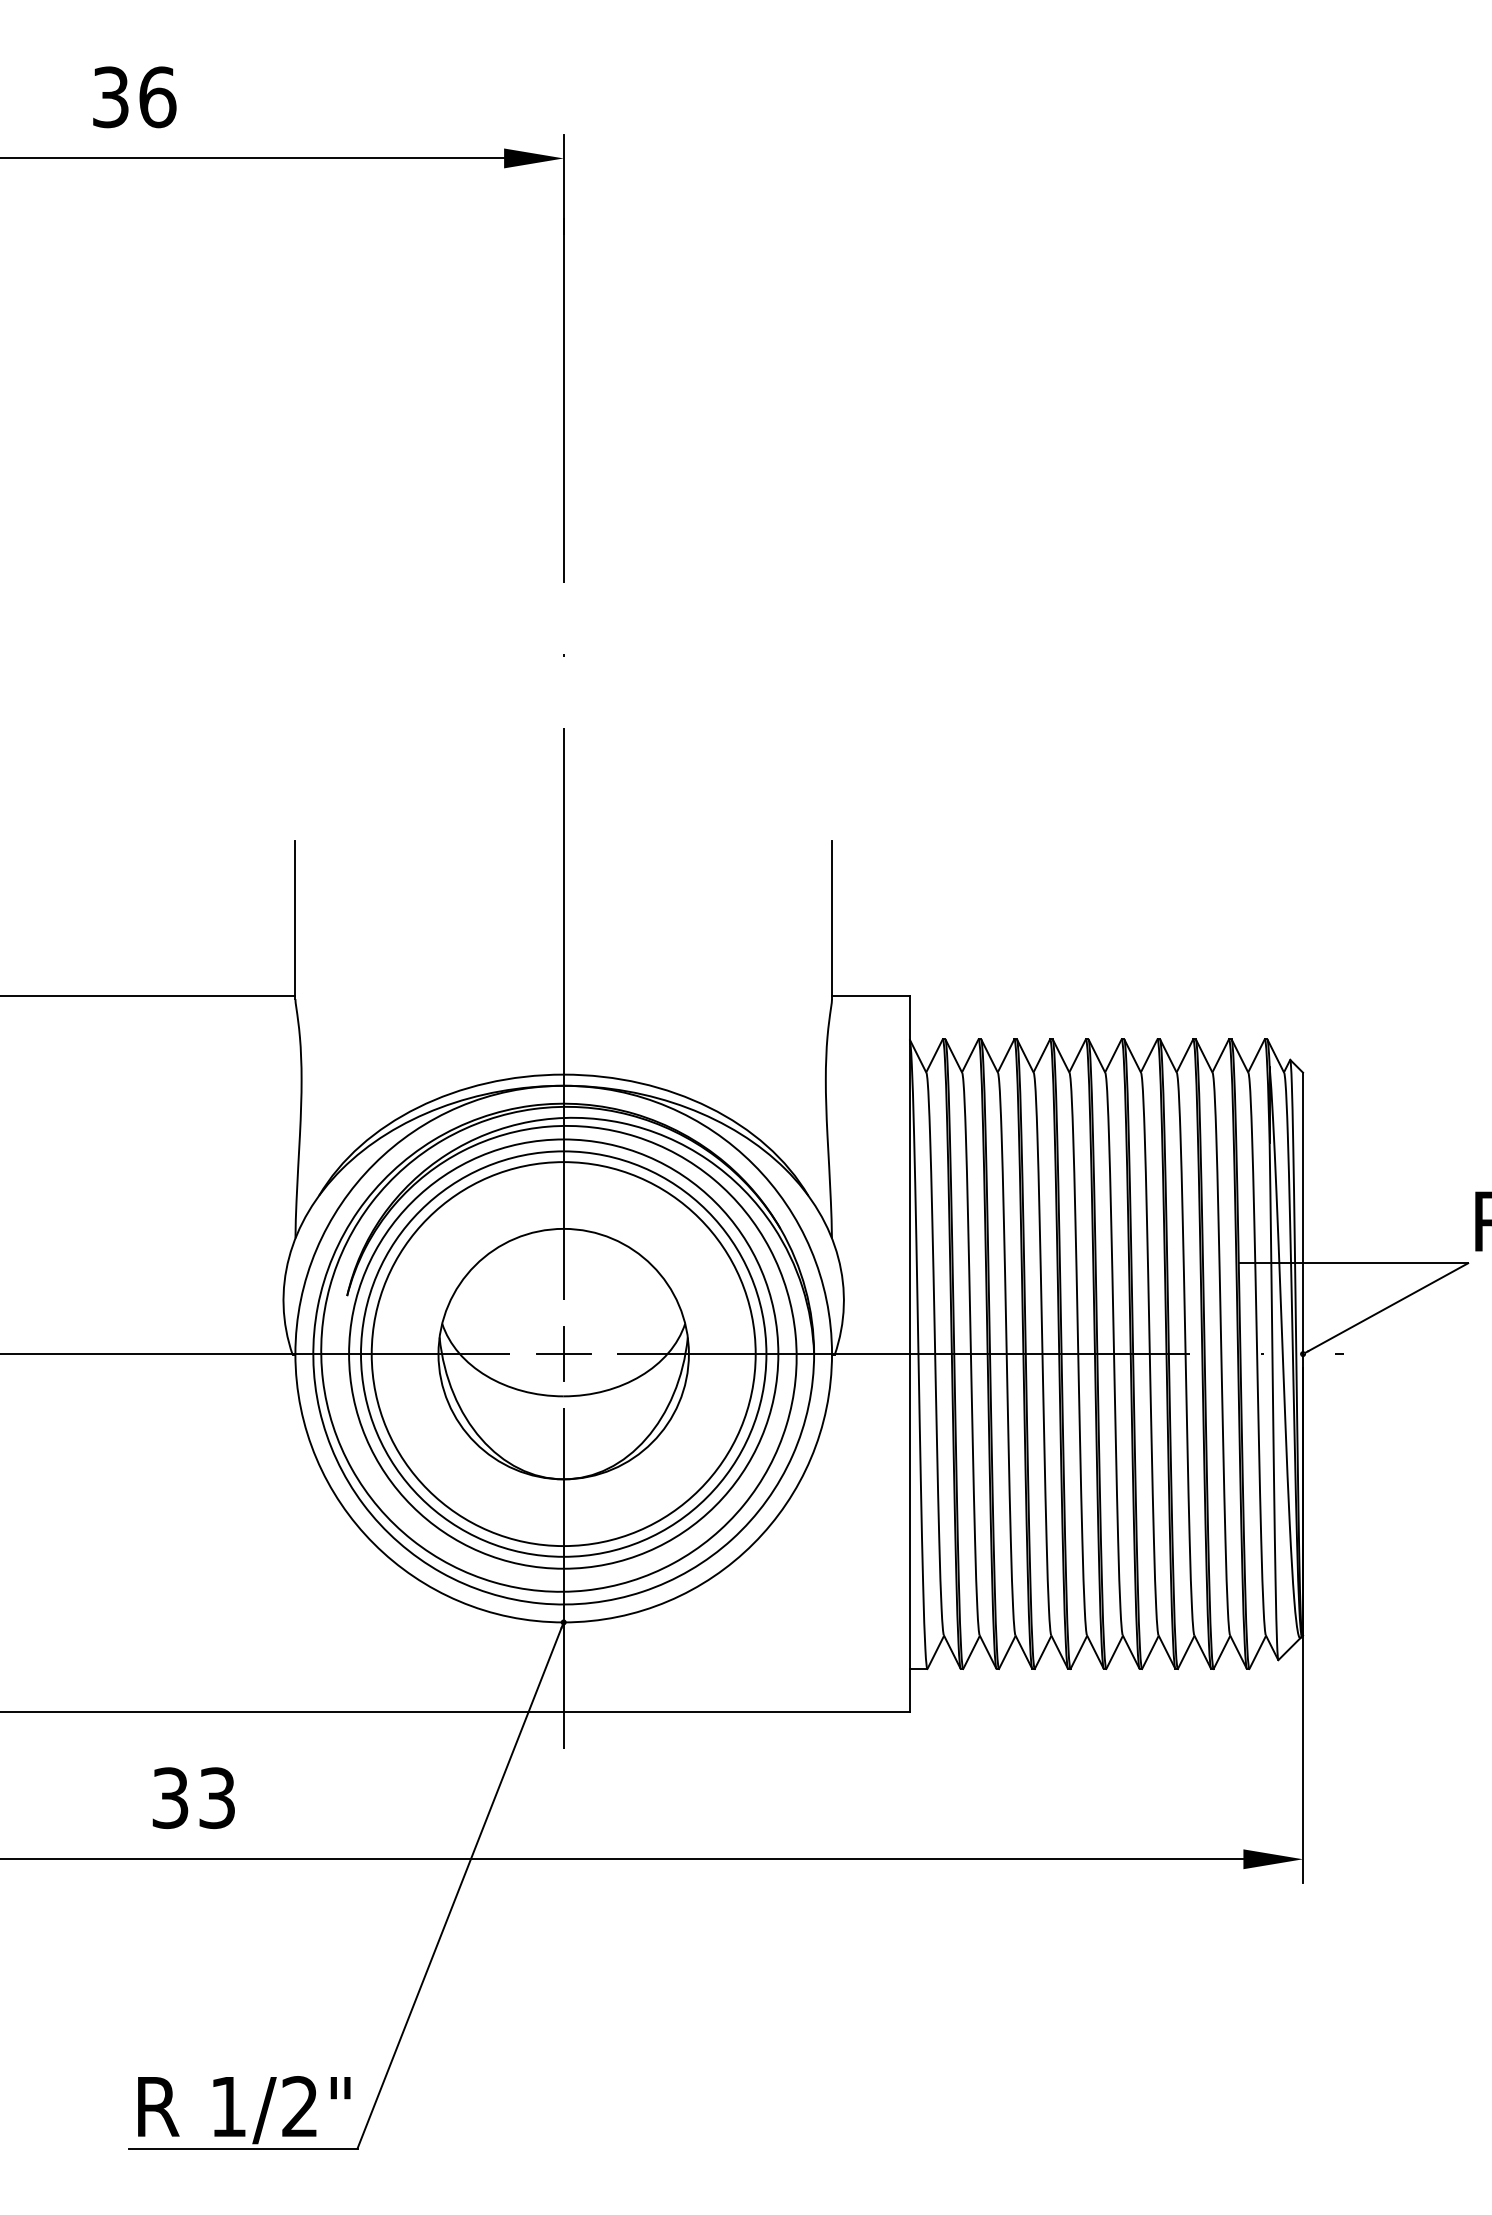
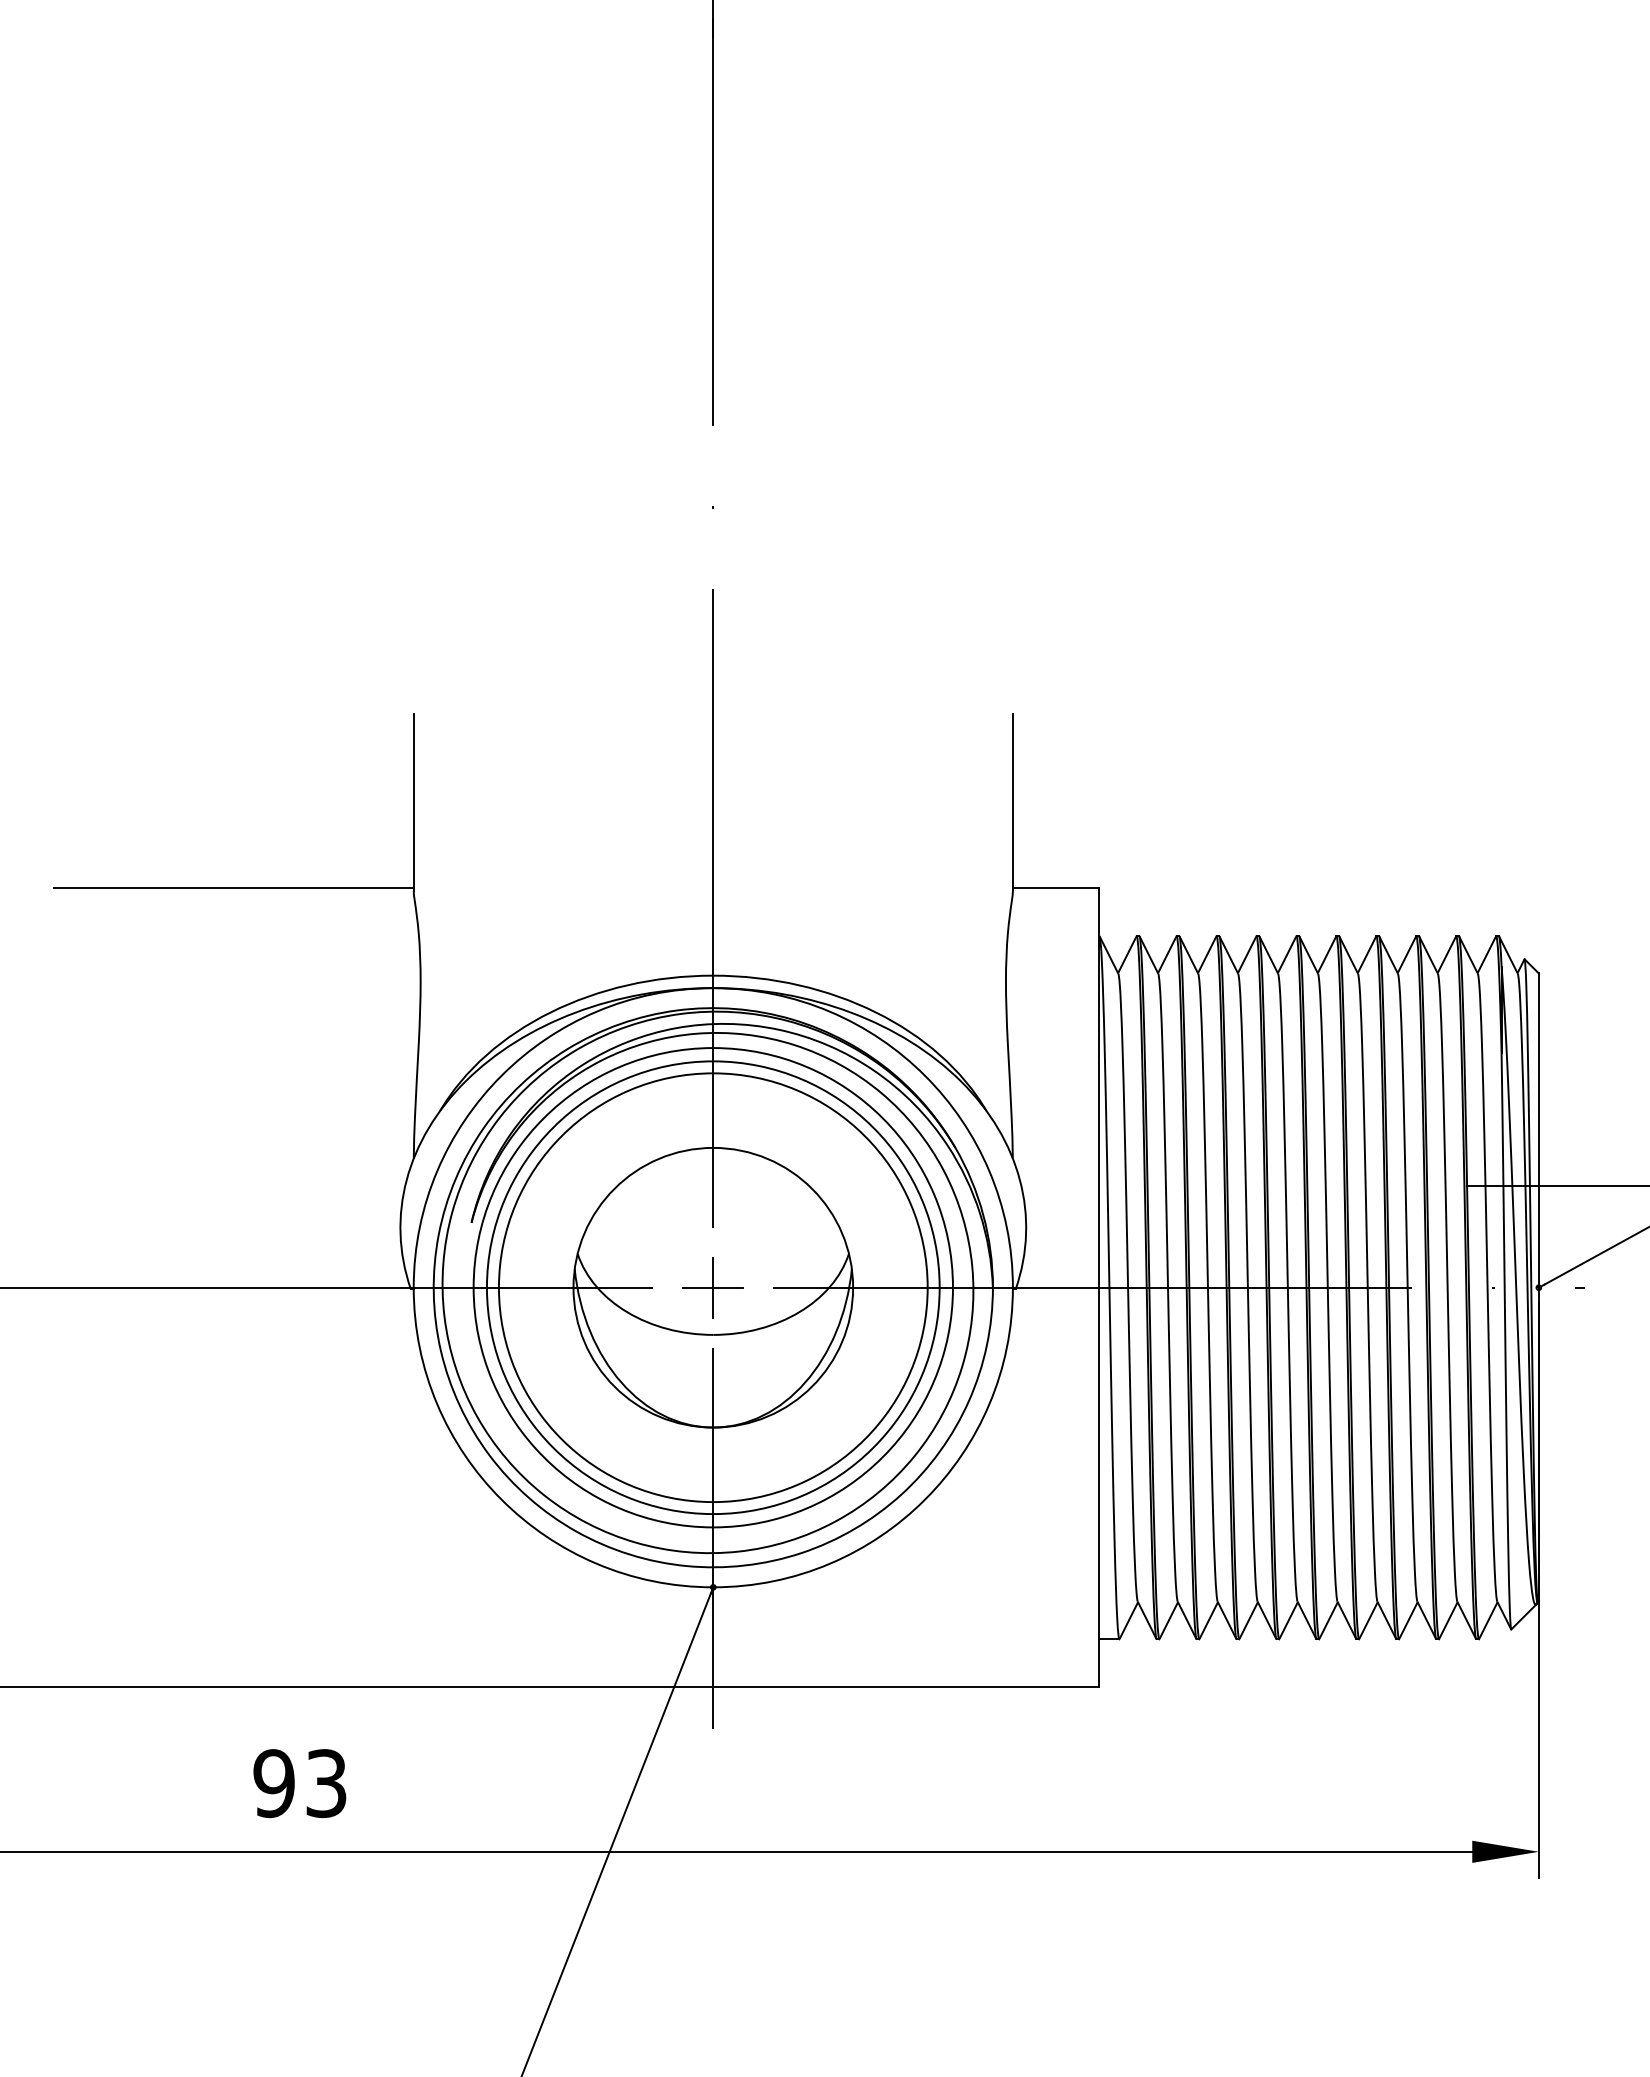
text: (169, 1797) -> (273, 1782), 33 -> 93

